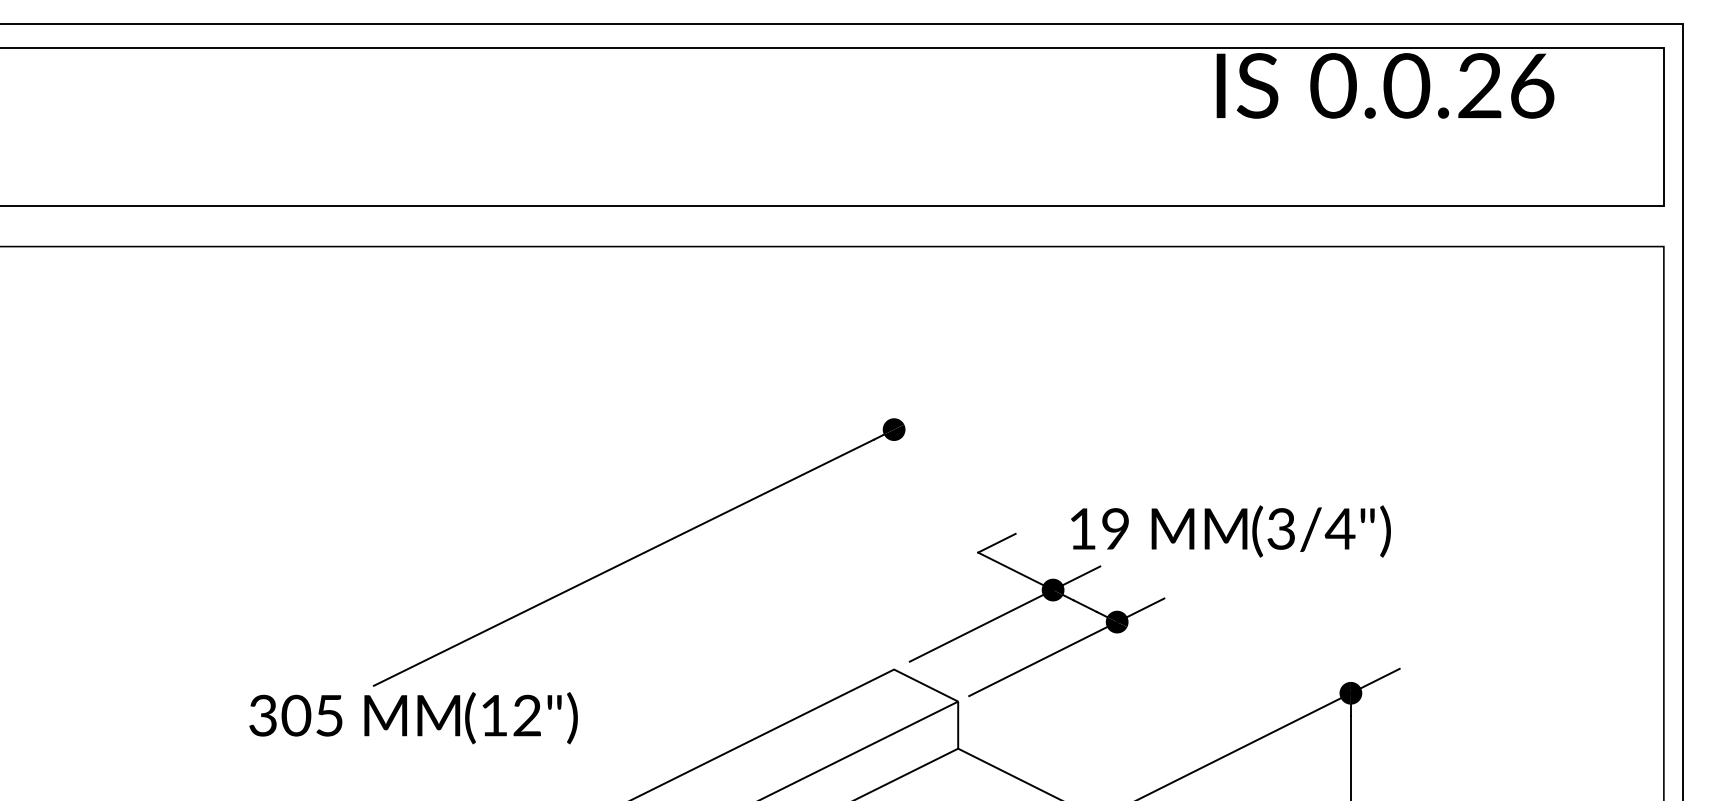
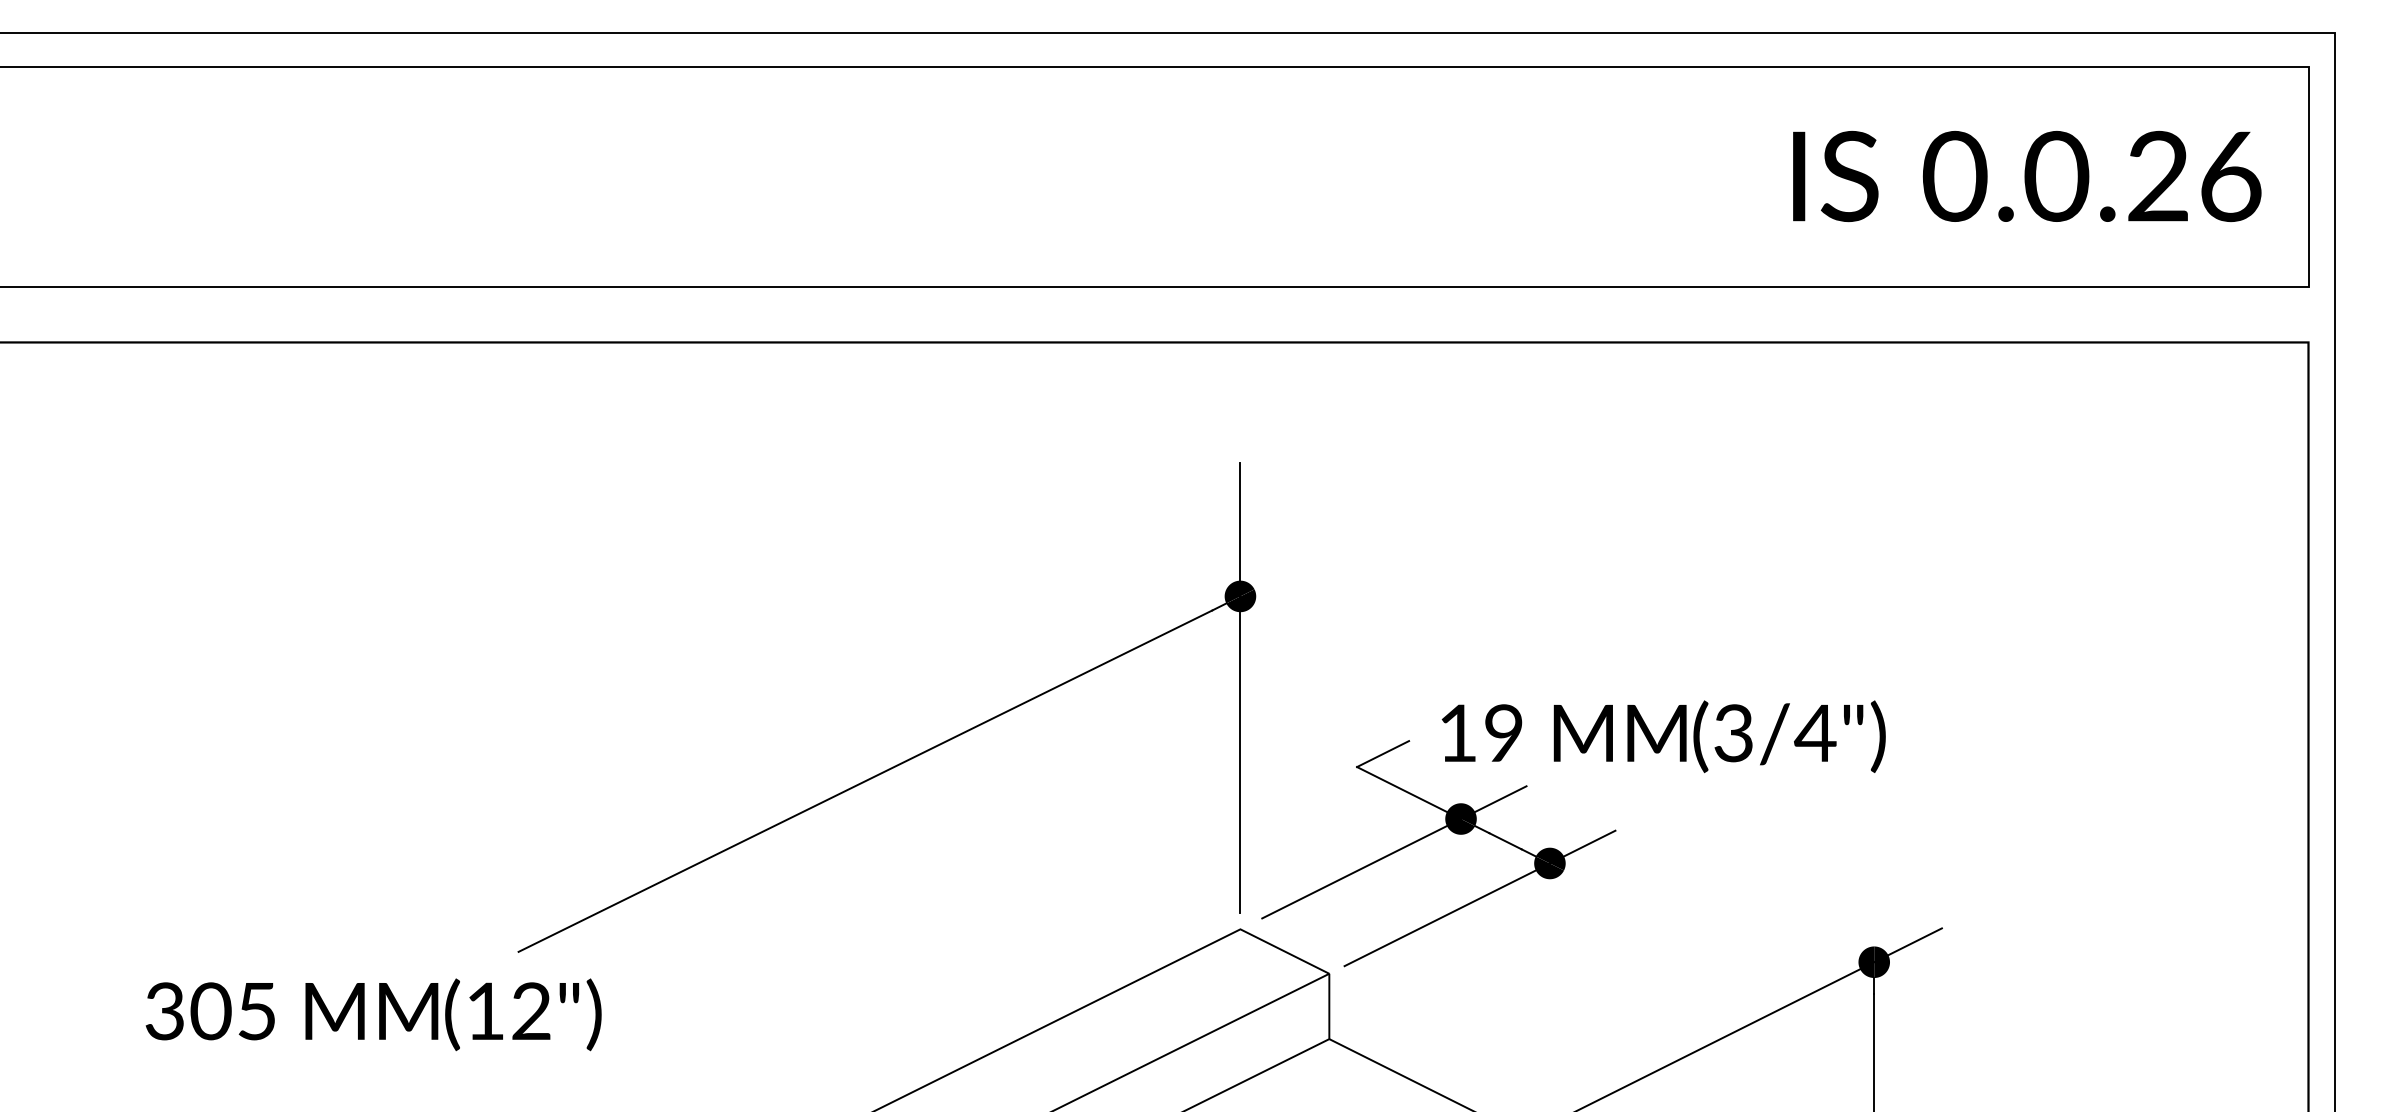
text: (1385, 85) -> (2027, 176), moved
line: (894, 495) -> (1240, 687), added
text: (1230, 531) -> (1663, 736), moved
text: (413, 717) -> (373, 1014), moved

